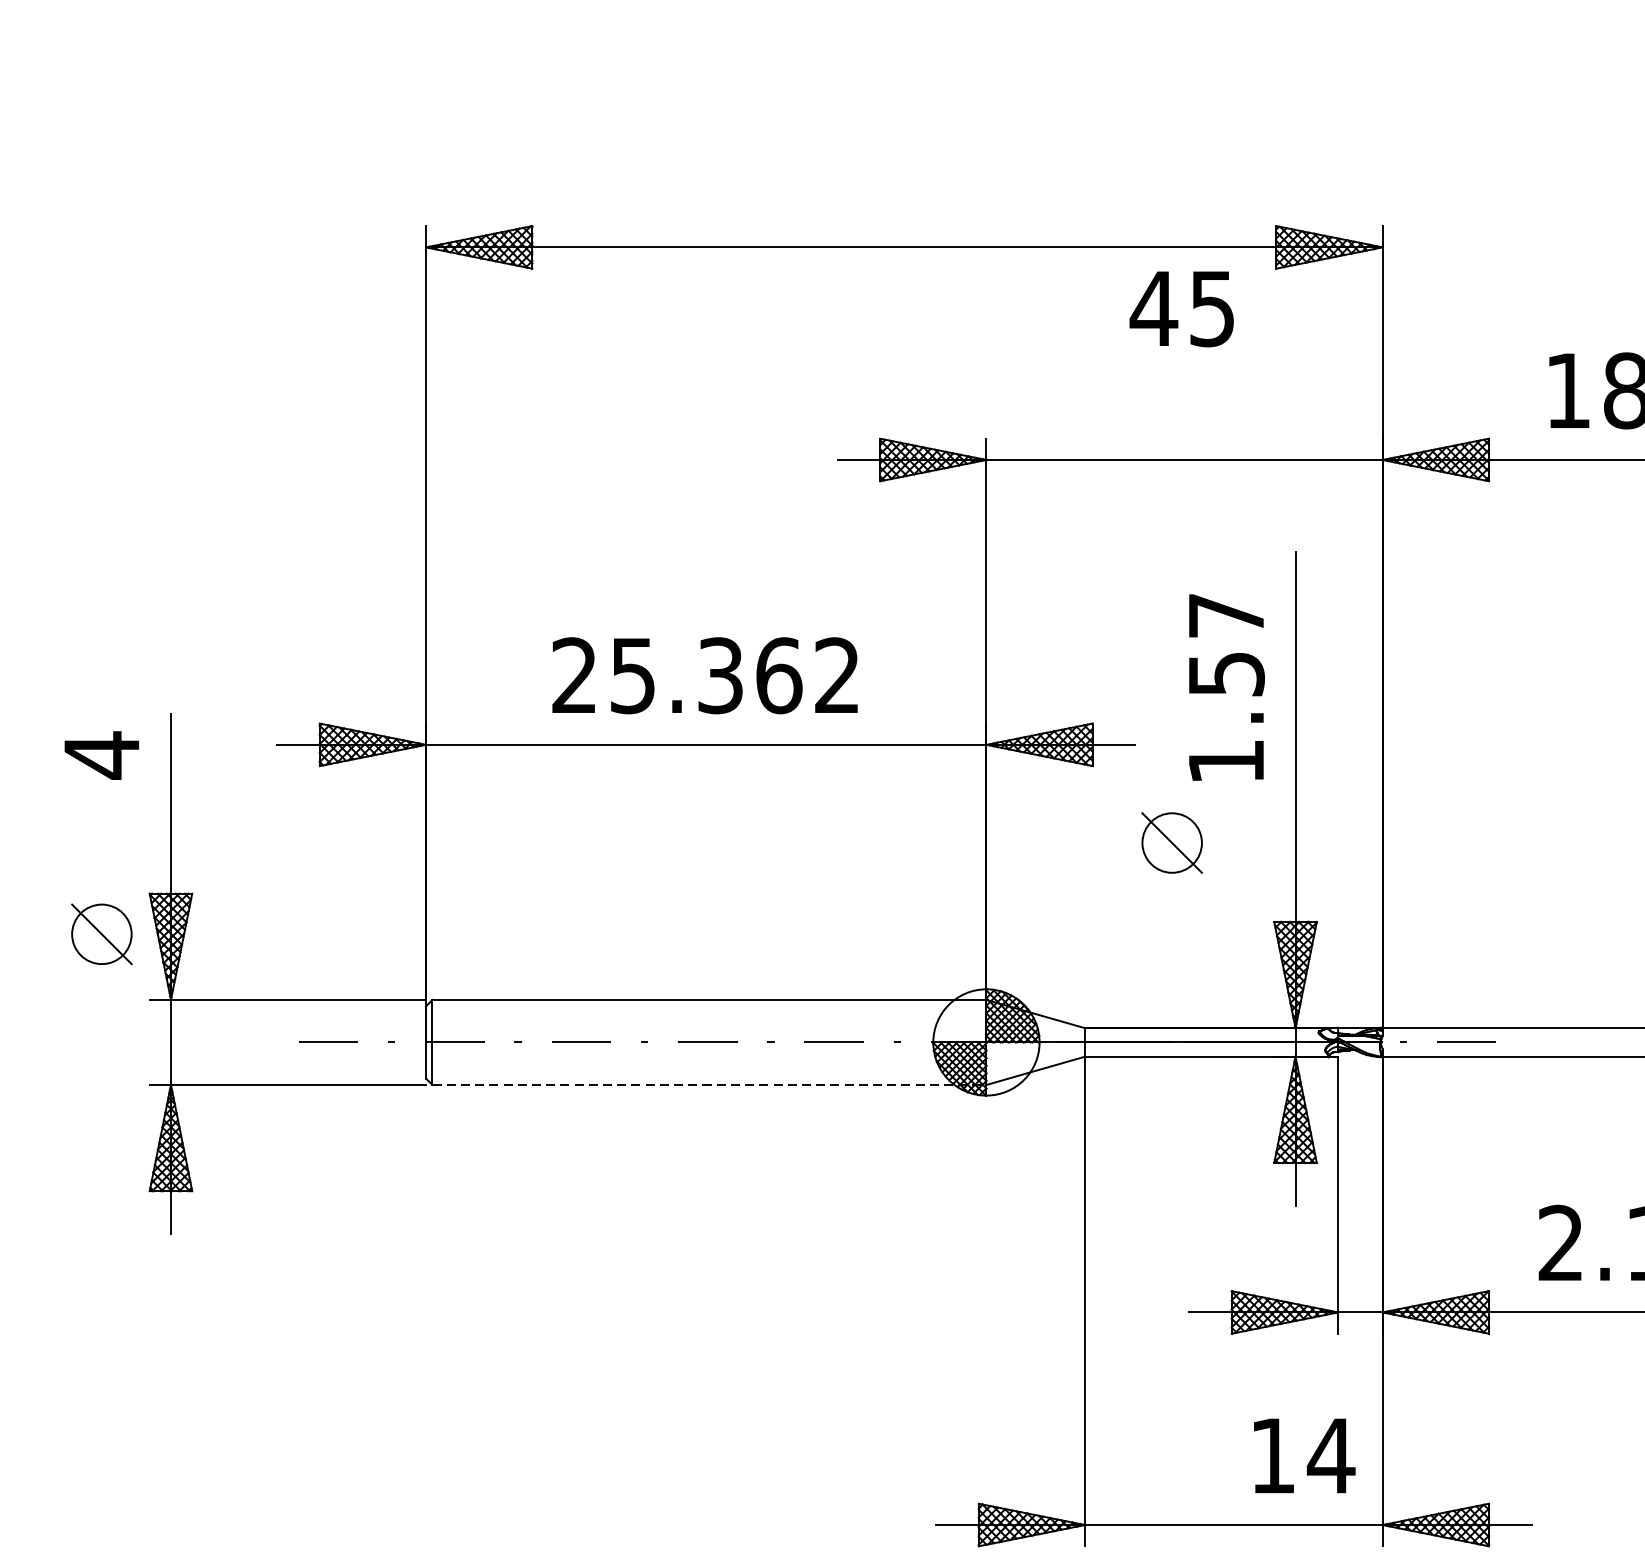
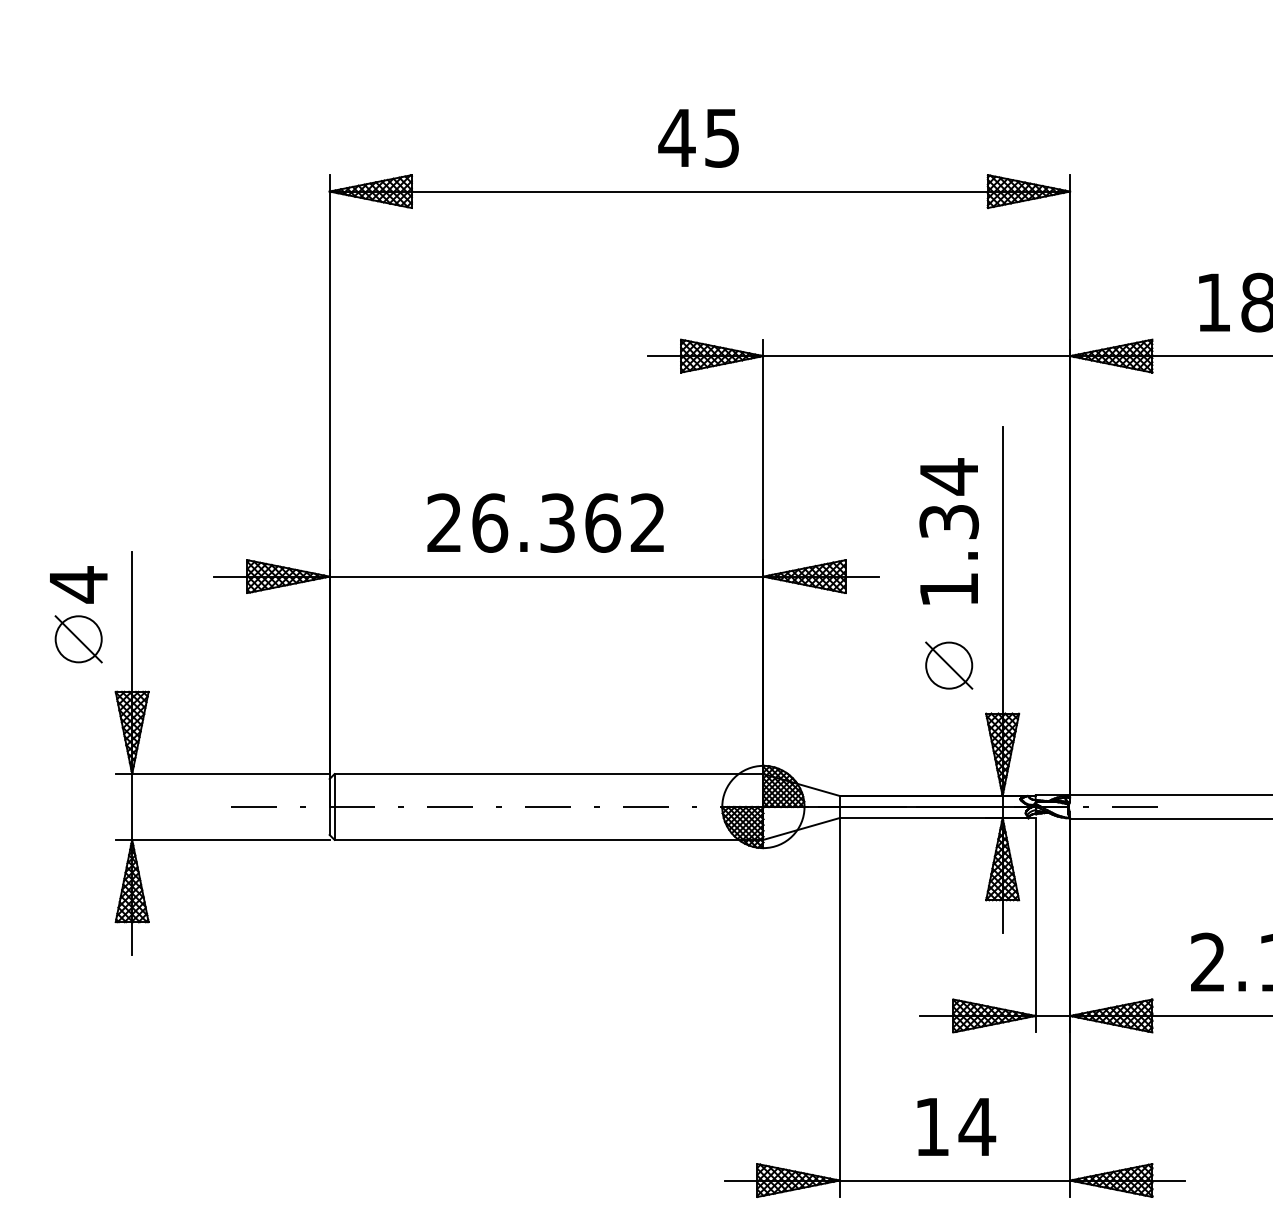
text: (1181, 309) -> (698, 138), moved
text: (1225, 643) -> (948, 498), 1.57 -> 1.34
text: (633, 674) -> (490, 522), 25.362 -> 26.362
part: (1172, 842) -> (949, 665), moved
part: (101, 934) -> (78, 639), moved
line: (710, 1084) -> (549, 839), dashed -> solid
text: (1304, 1455) -> (956, 1126), moved

